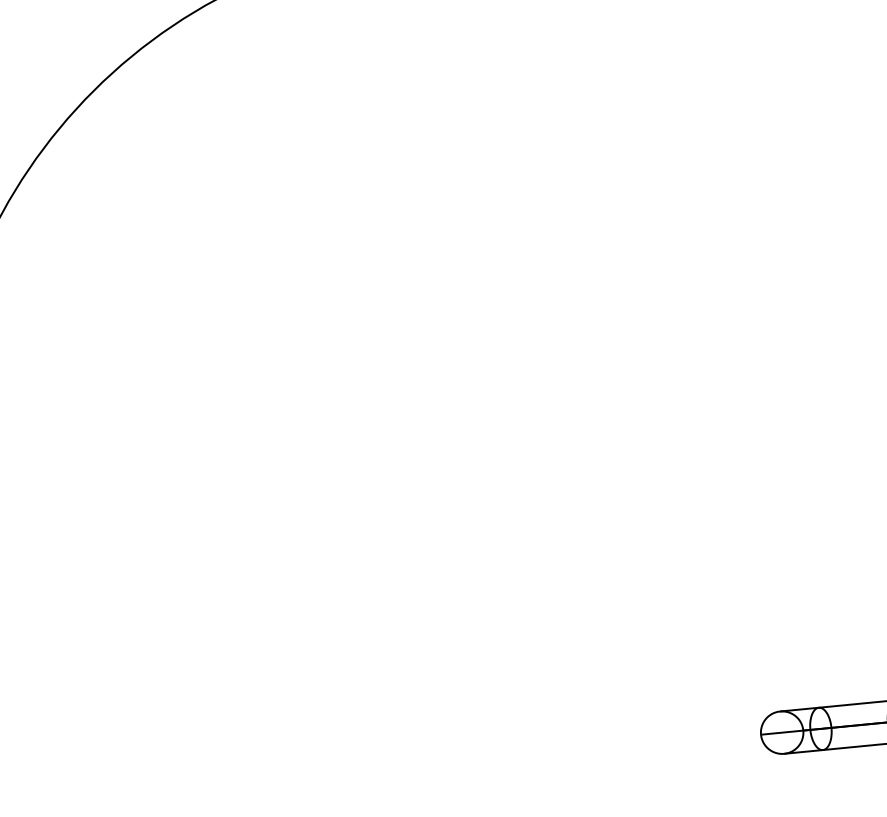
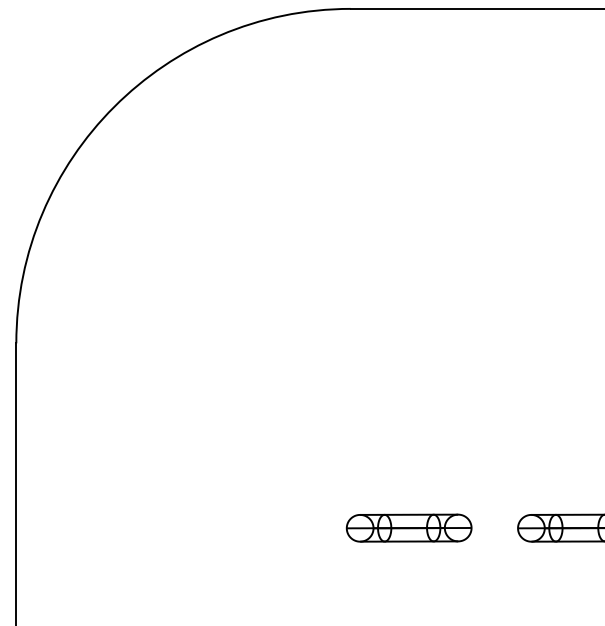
part: (587, 749) -> (408, 527), added

